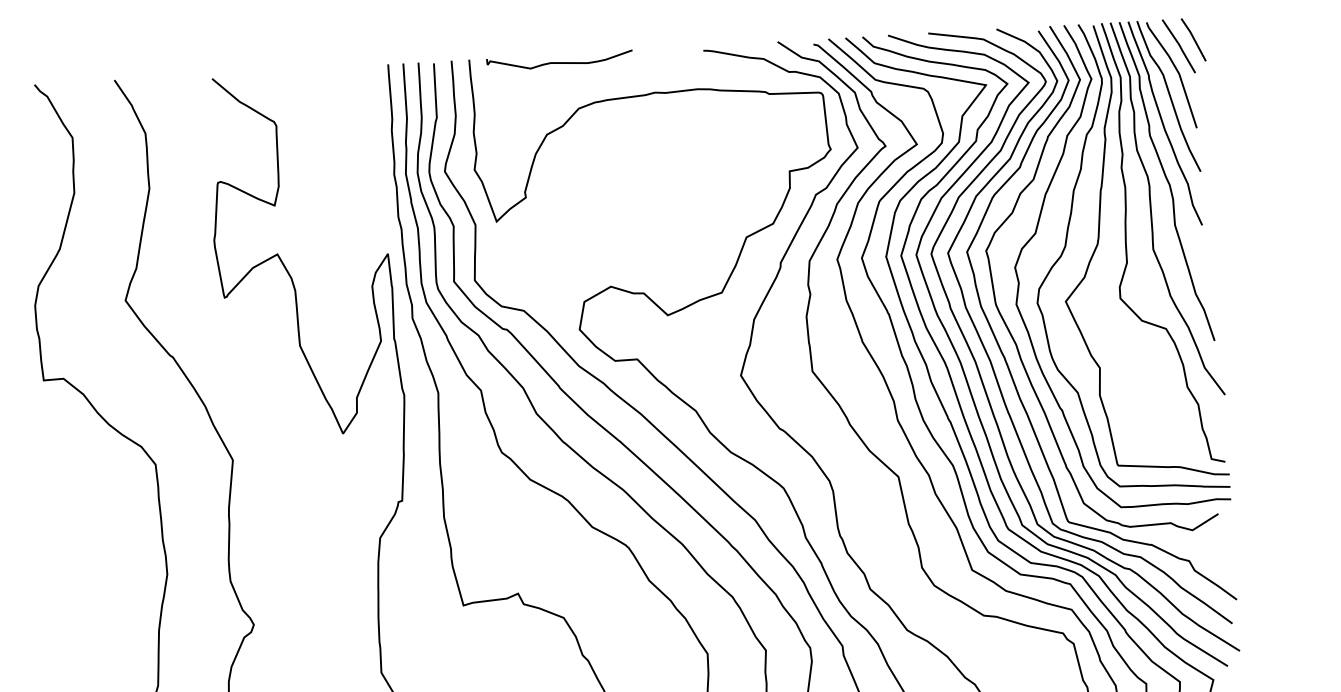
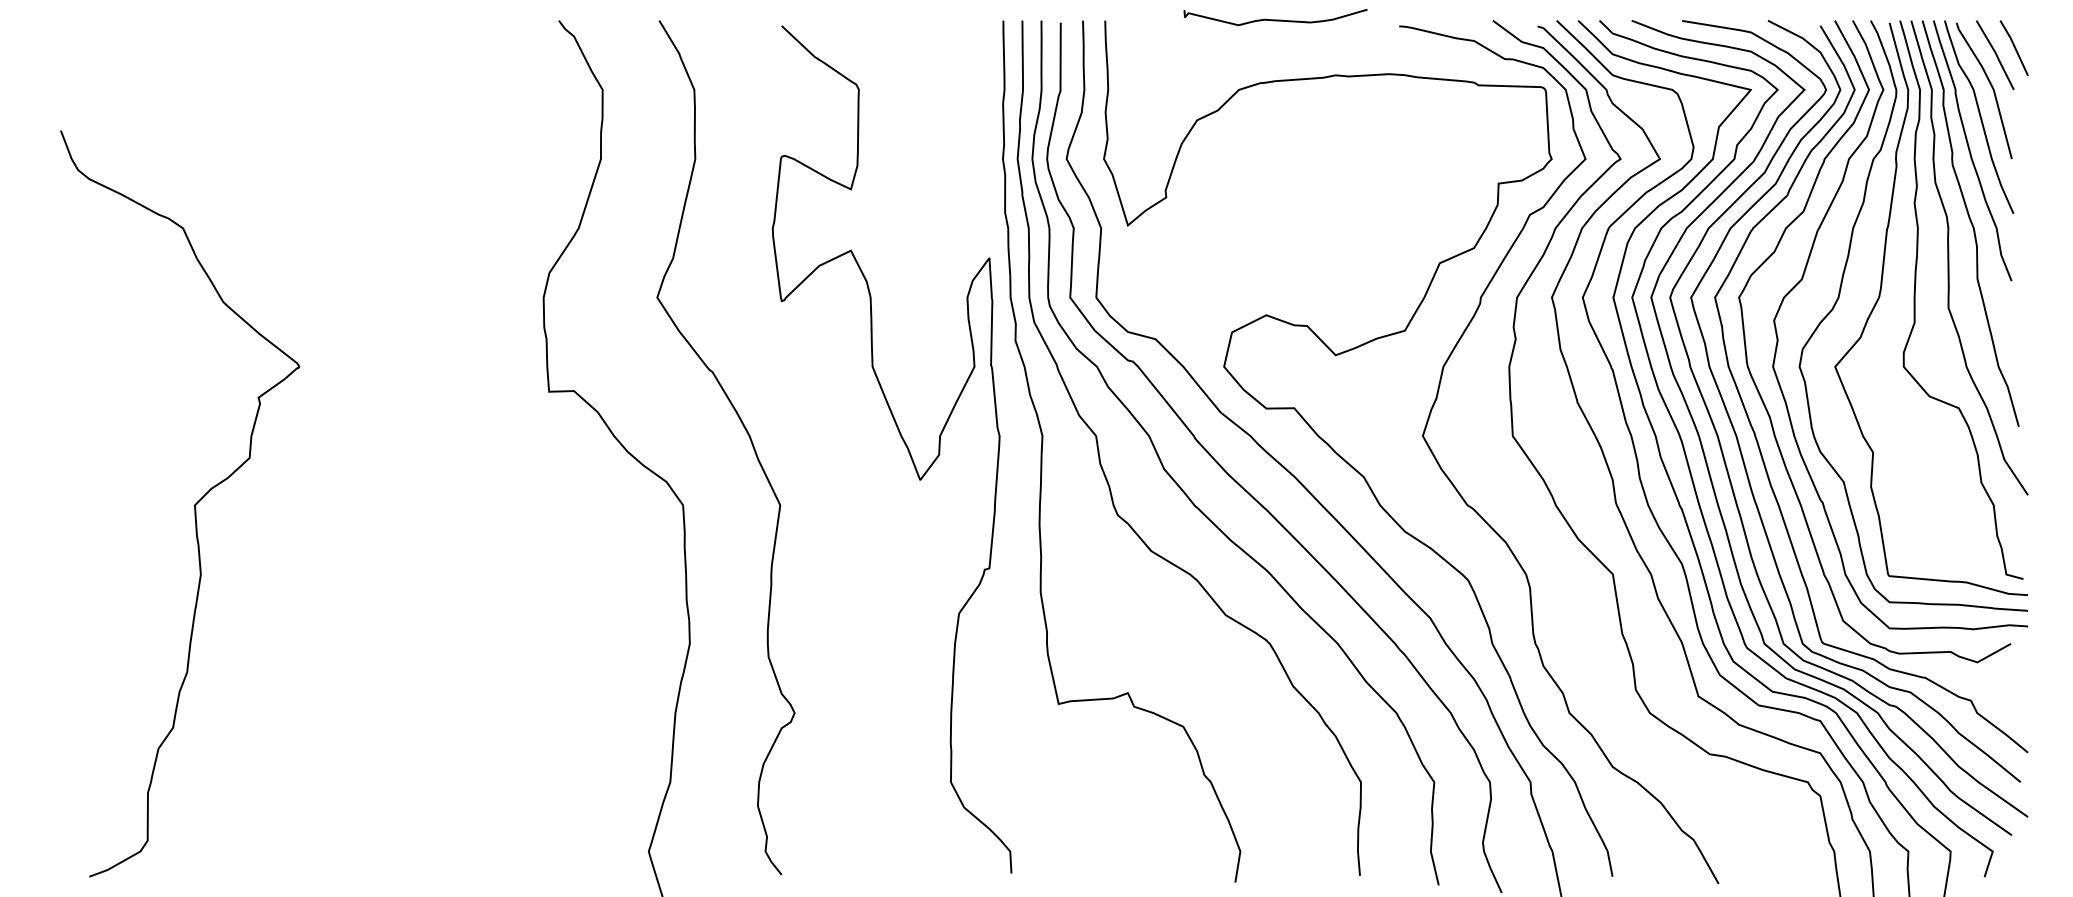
curve: (559, 62) -> (1275, 19), moved

